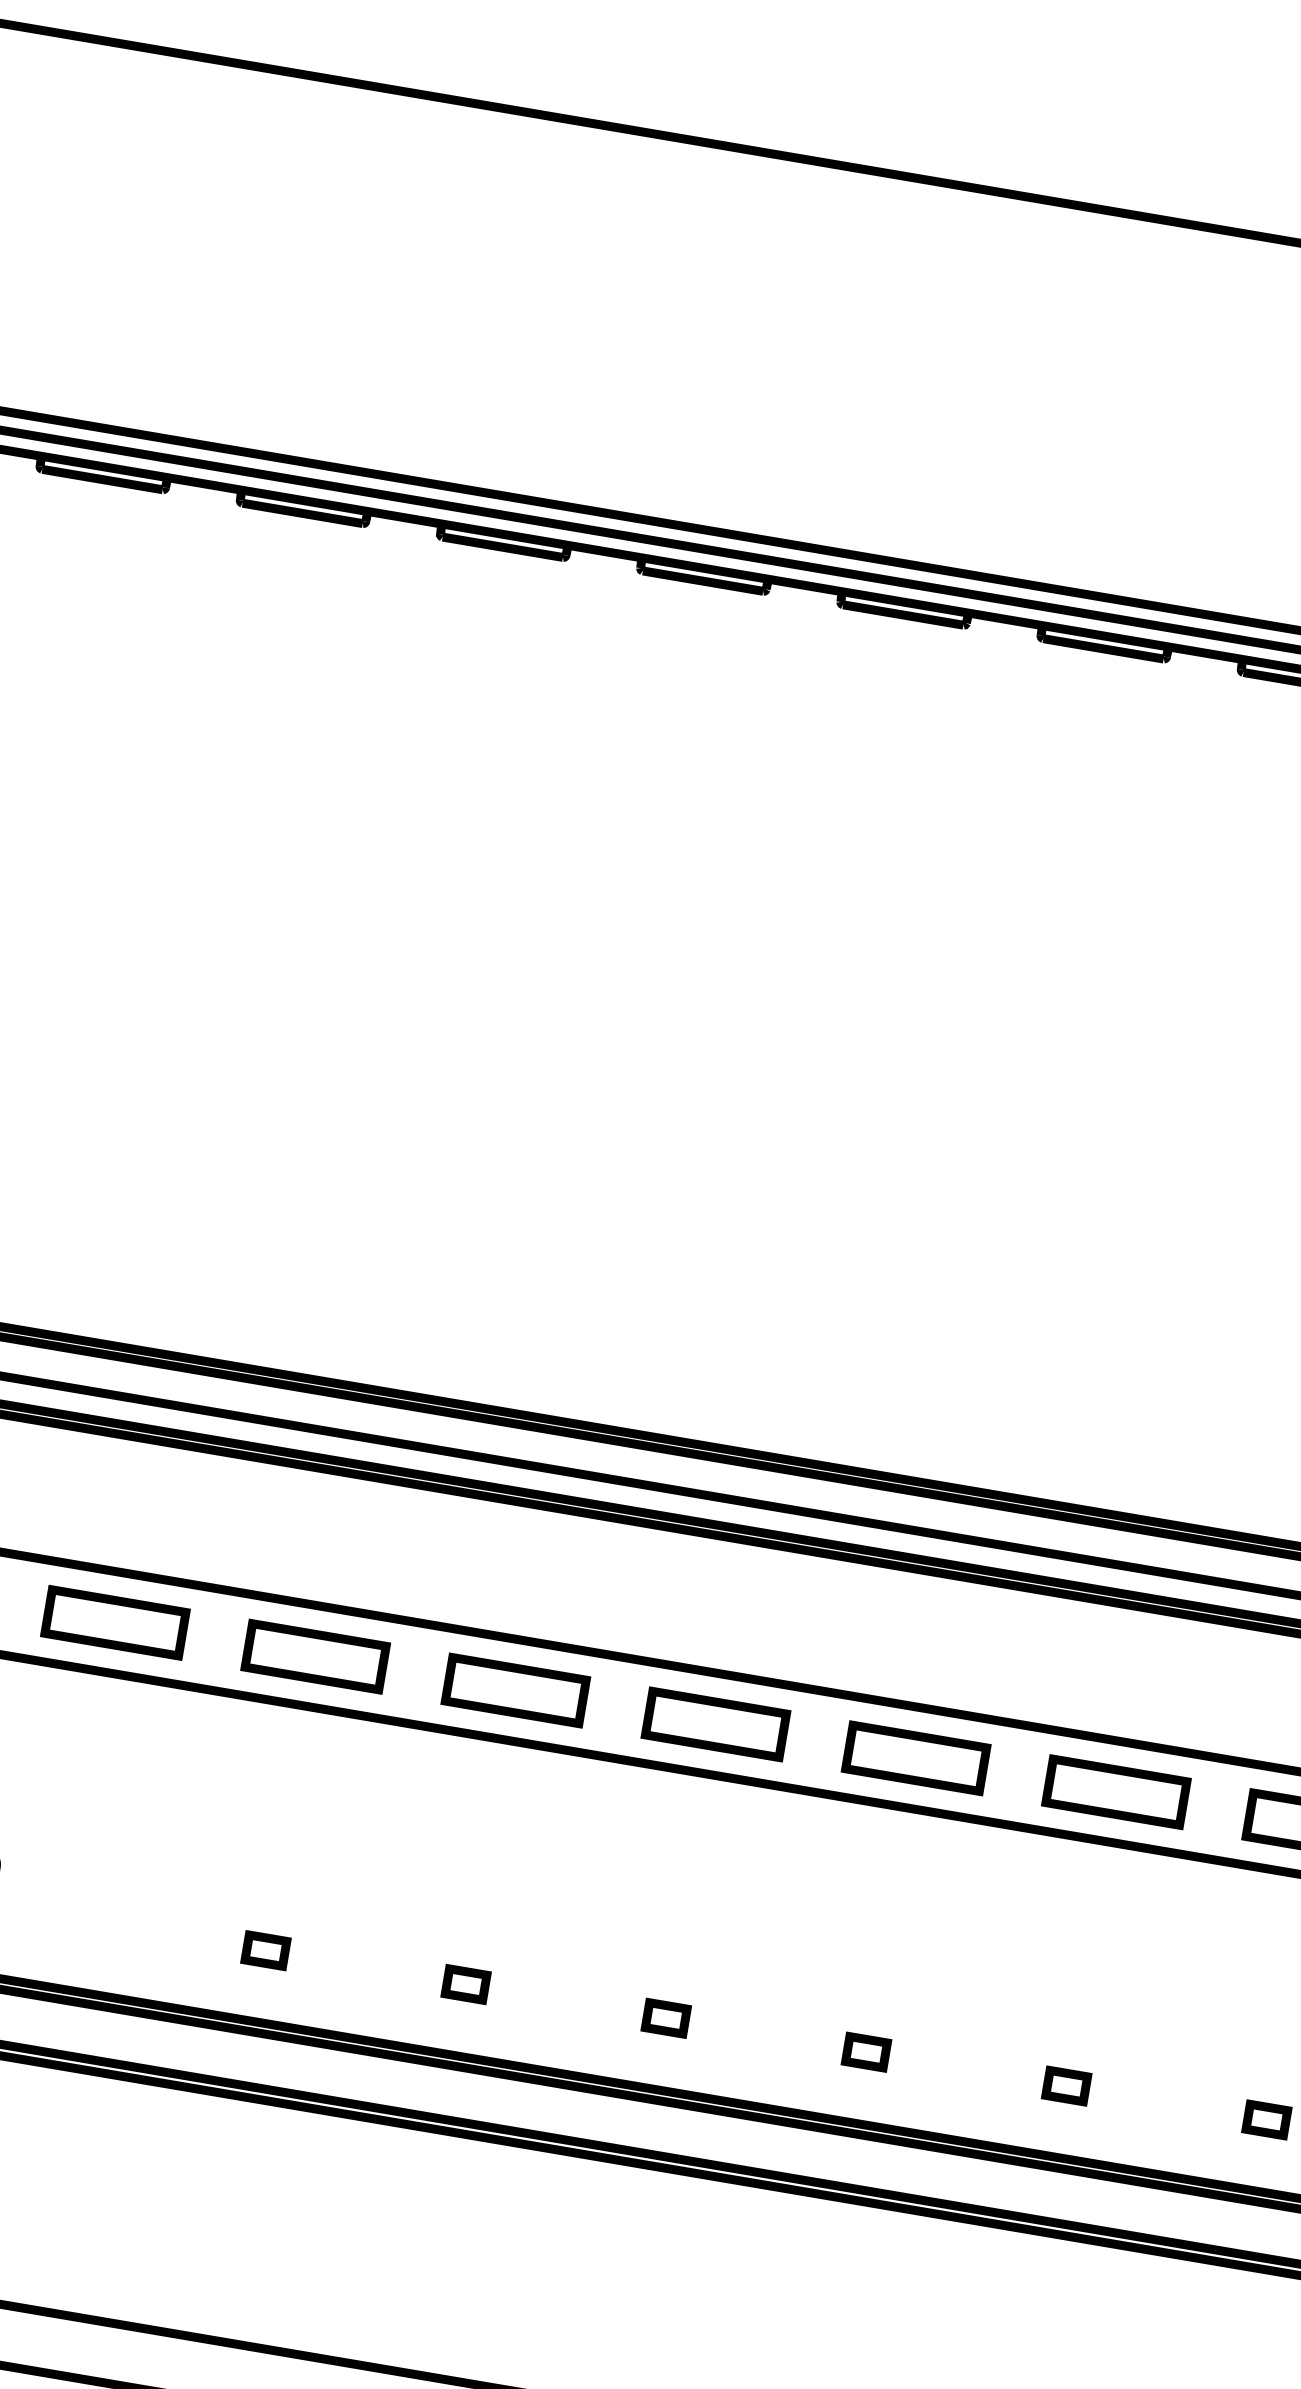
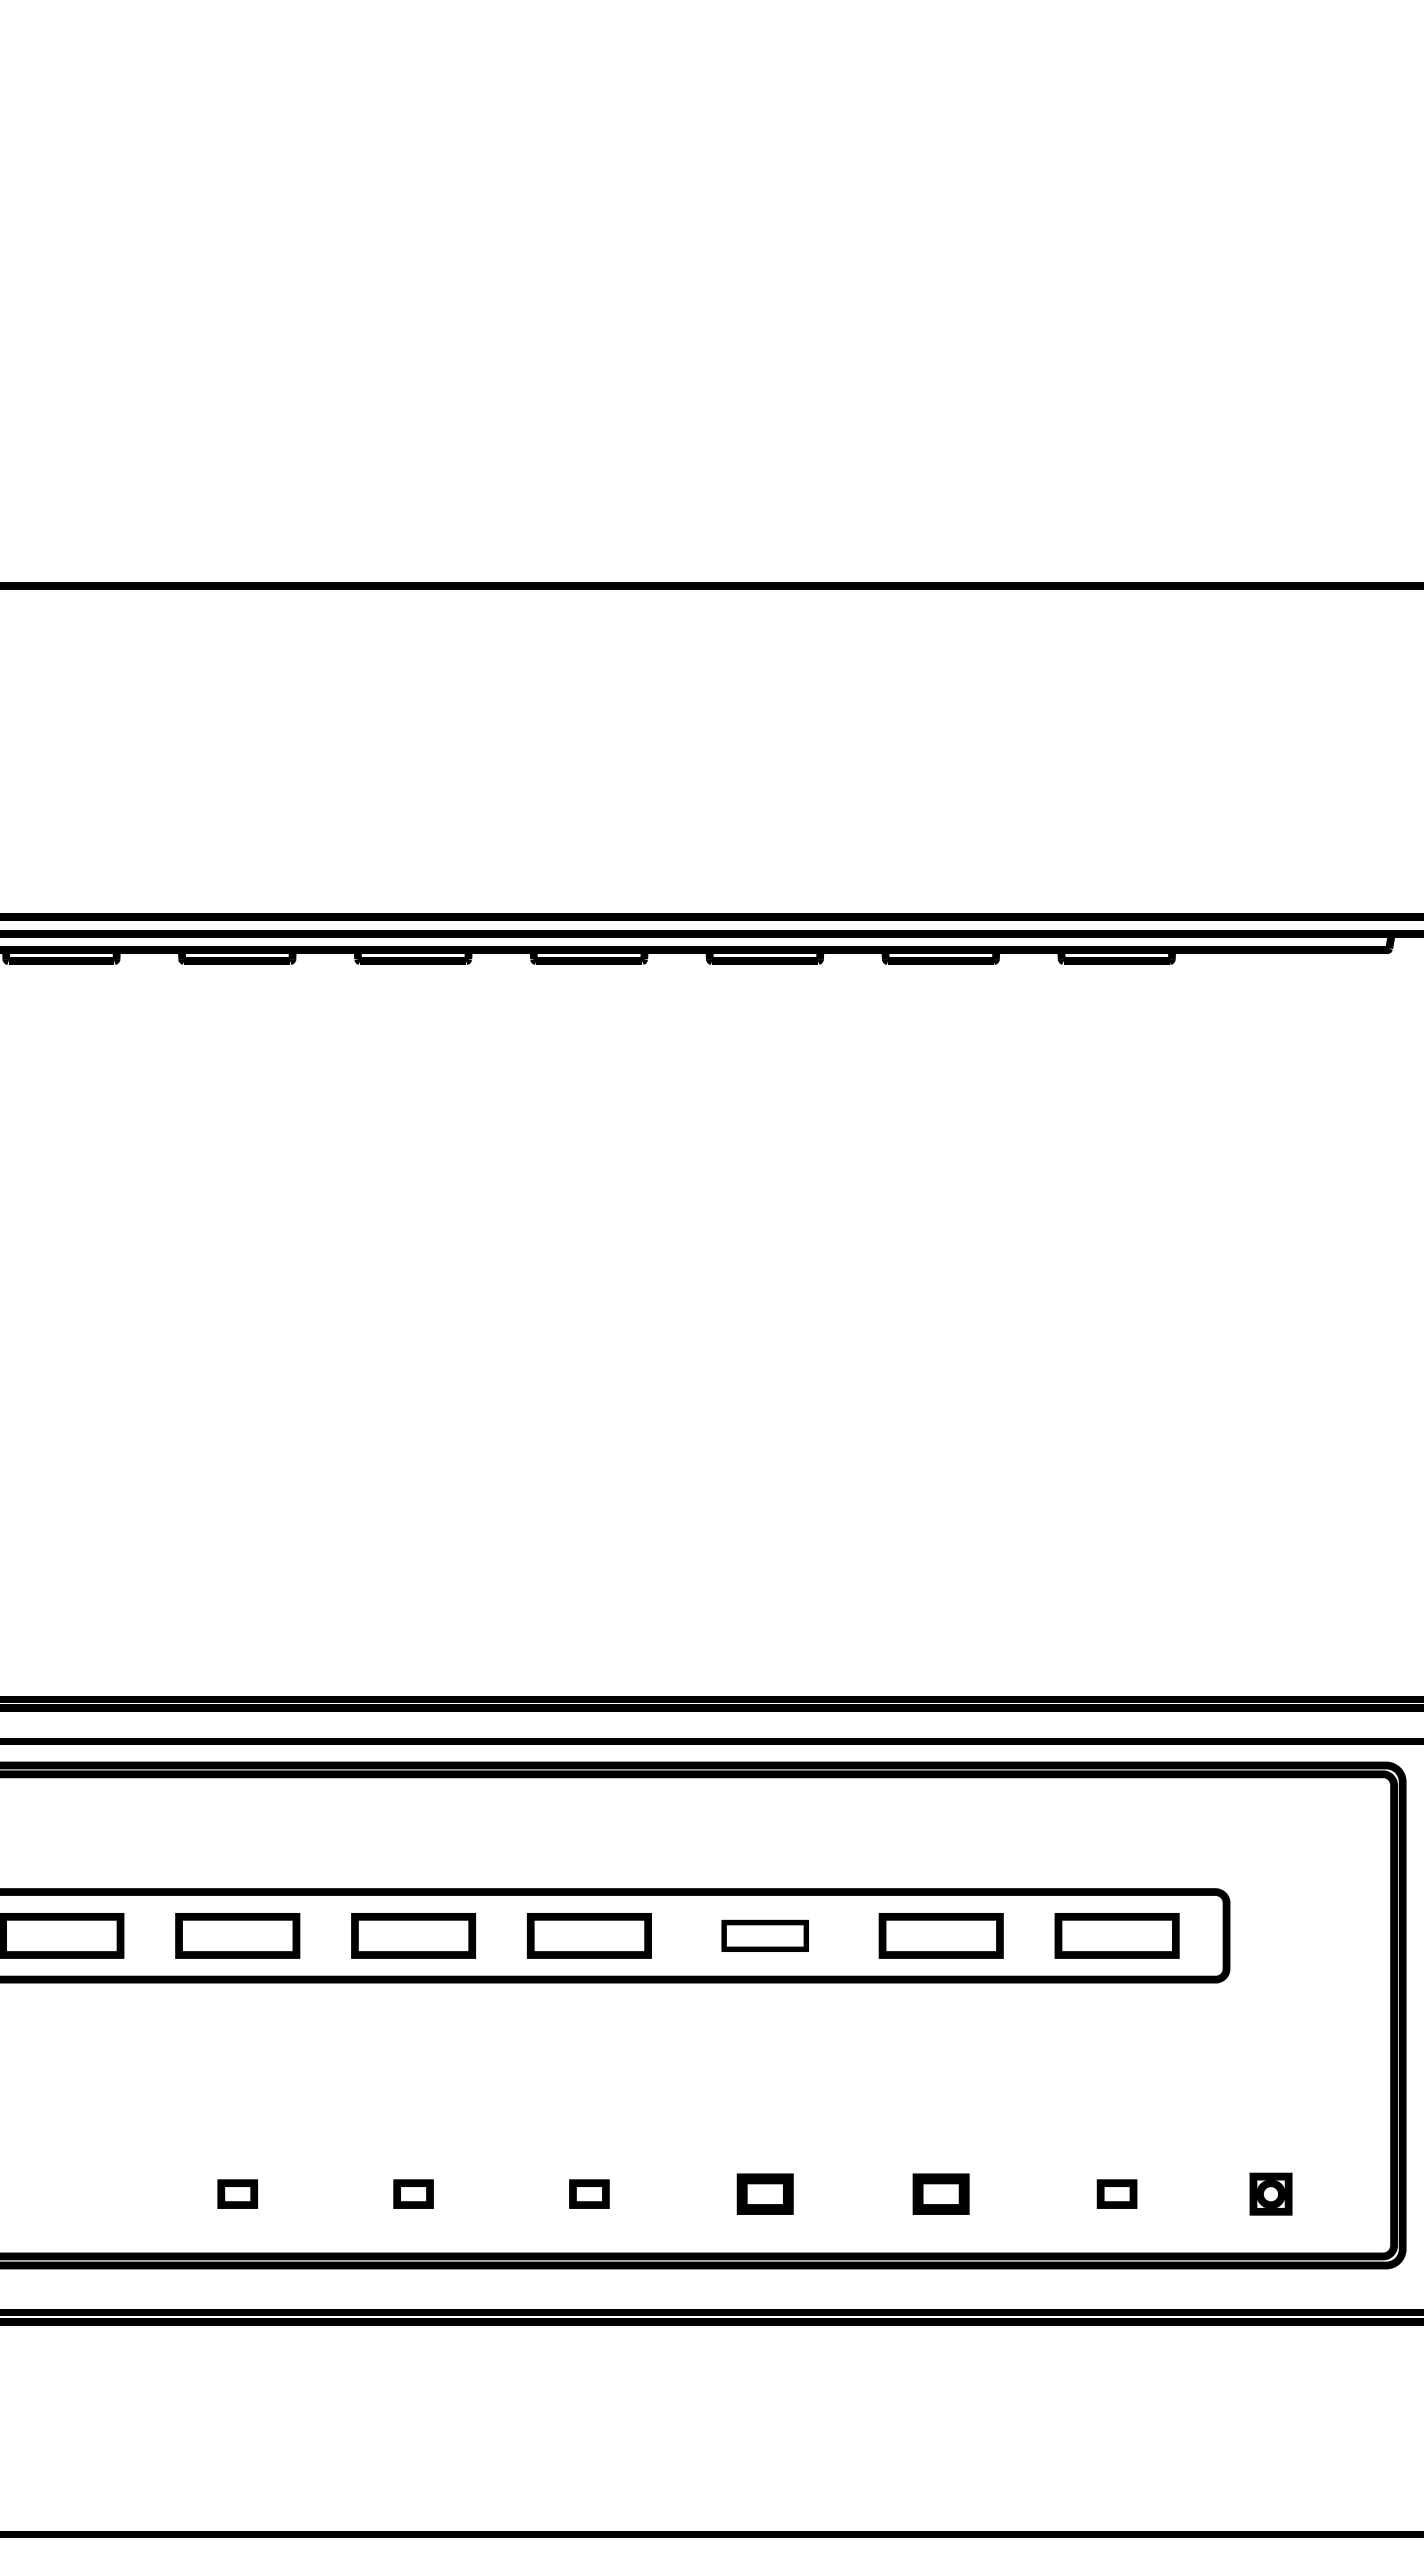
part: (915, 1757) -> (764, 1935), size x0.7
part: (866, 2051) -> (765, 2193), size x1.4
part: (1067, 2085) -> (941, 2193), size x1.4

